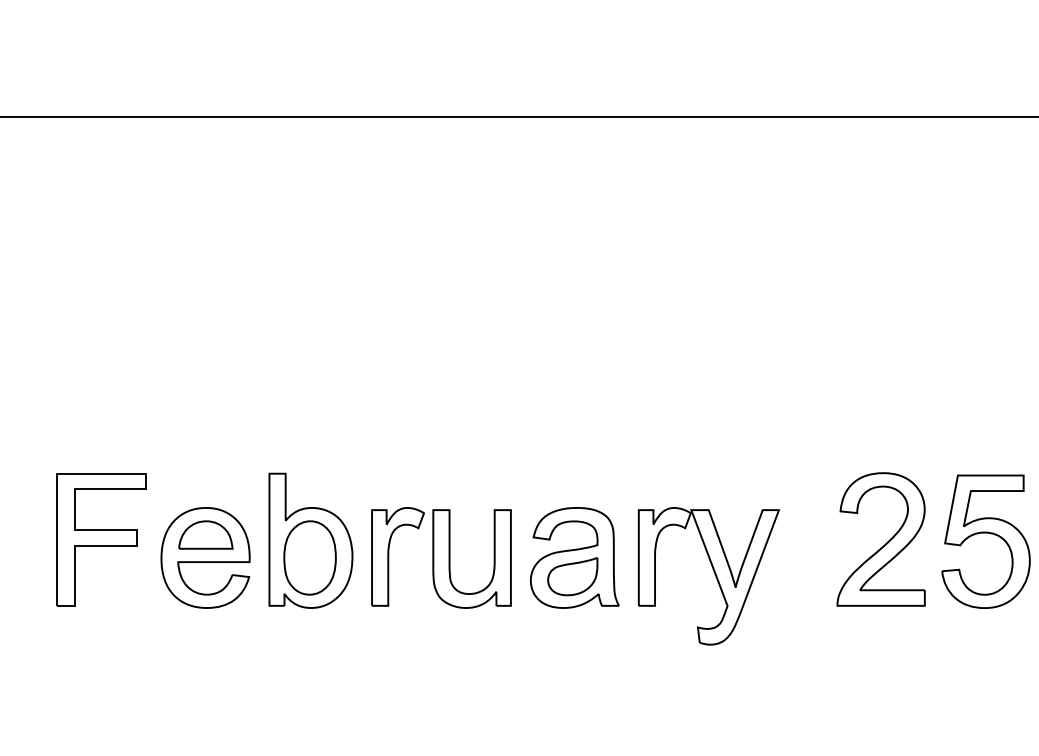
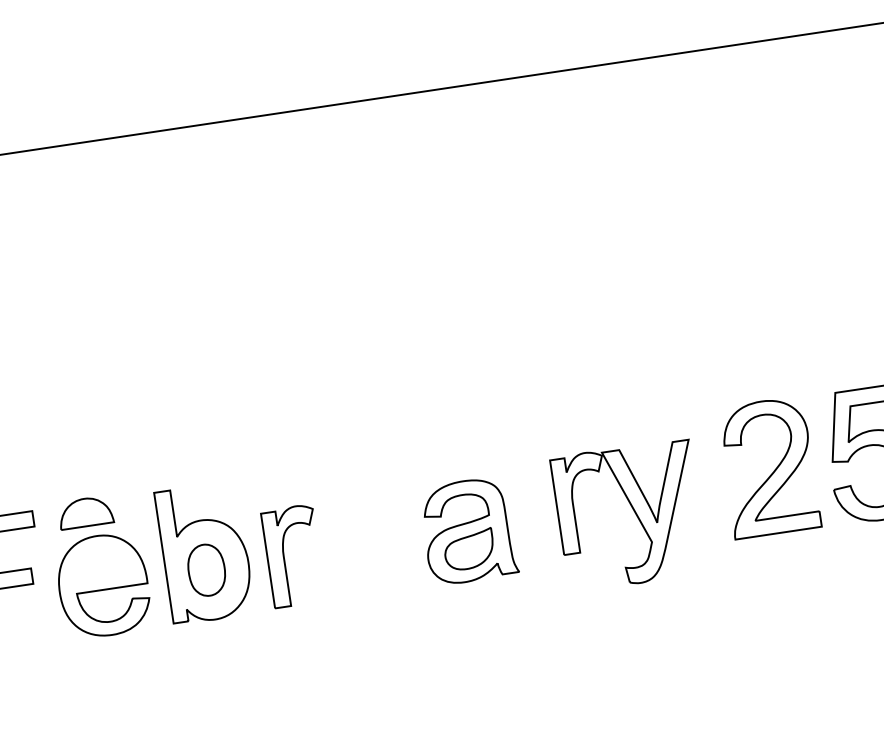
part: (205, 534) -> (85, 512), moved
part: (309, 557) -> (206, 569), size x0.7
part: (450, 558) -> (345, 549), removed
part: (709, 576) -> (629, 515), moved

